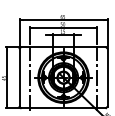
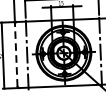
line: (19, 77) -> (16, 54), solid -> dashed

